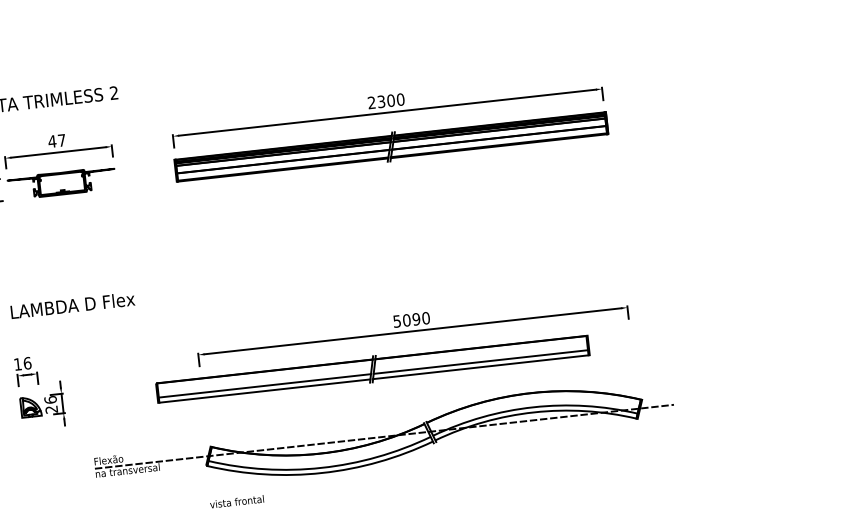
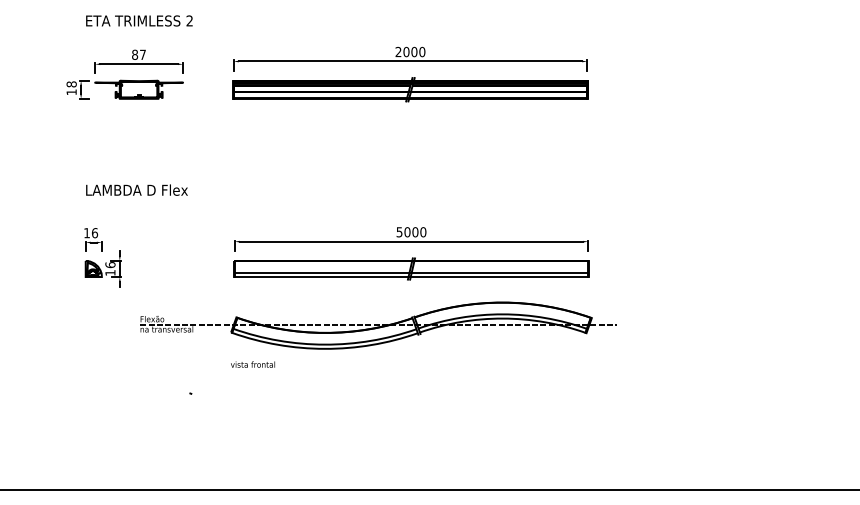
text: (381, 102) -> (406, 52), 2300 -> 2000
text: (51, 141) -> (134, 54), 47 -> 87
text: (416, 319) -> (415, 232), 5090 -> 5000
part: (372, 368) -> (411, 268), moved
text: (51, 409) -> (110, 272), 26 -> 16

